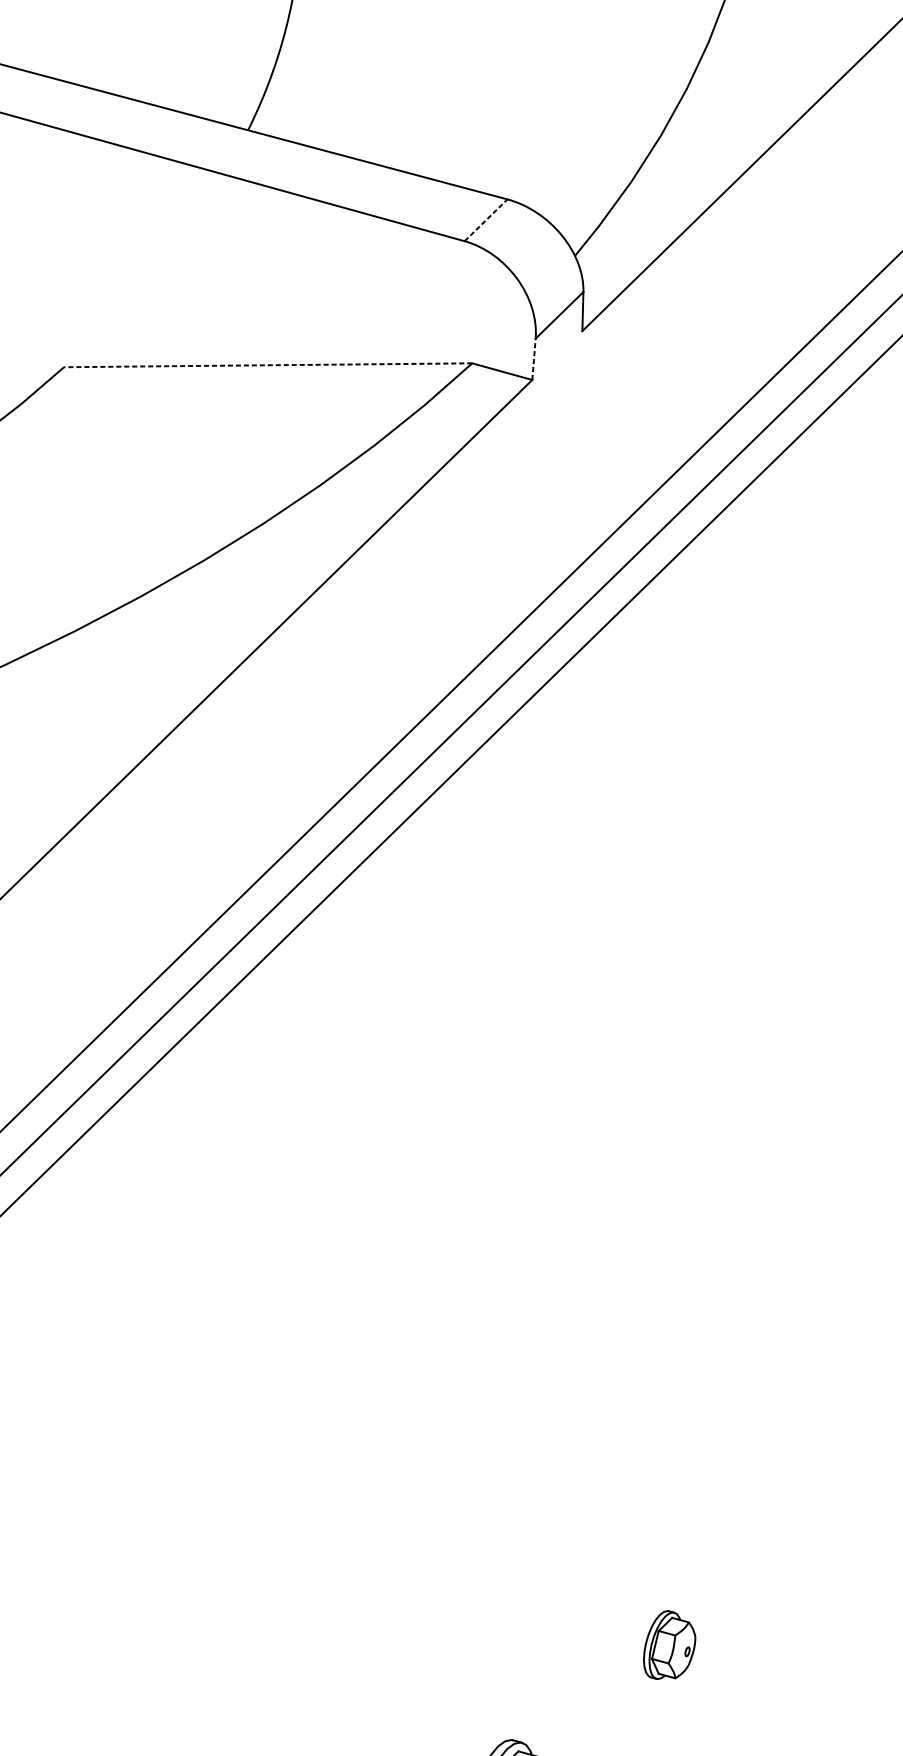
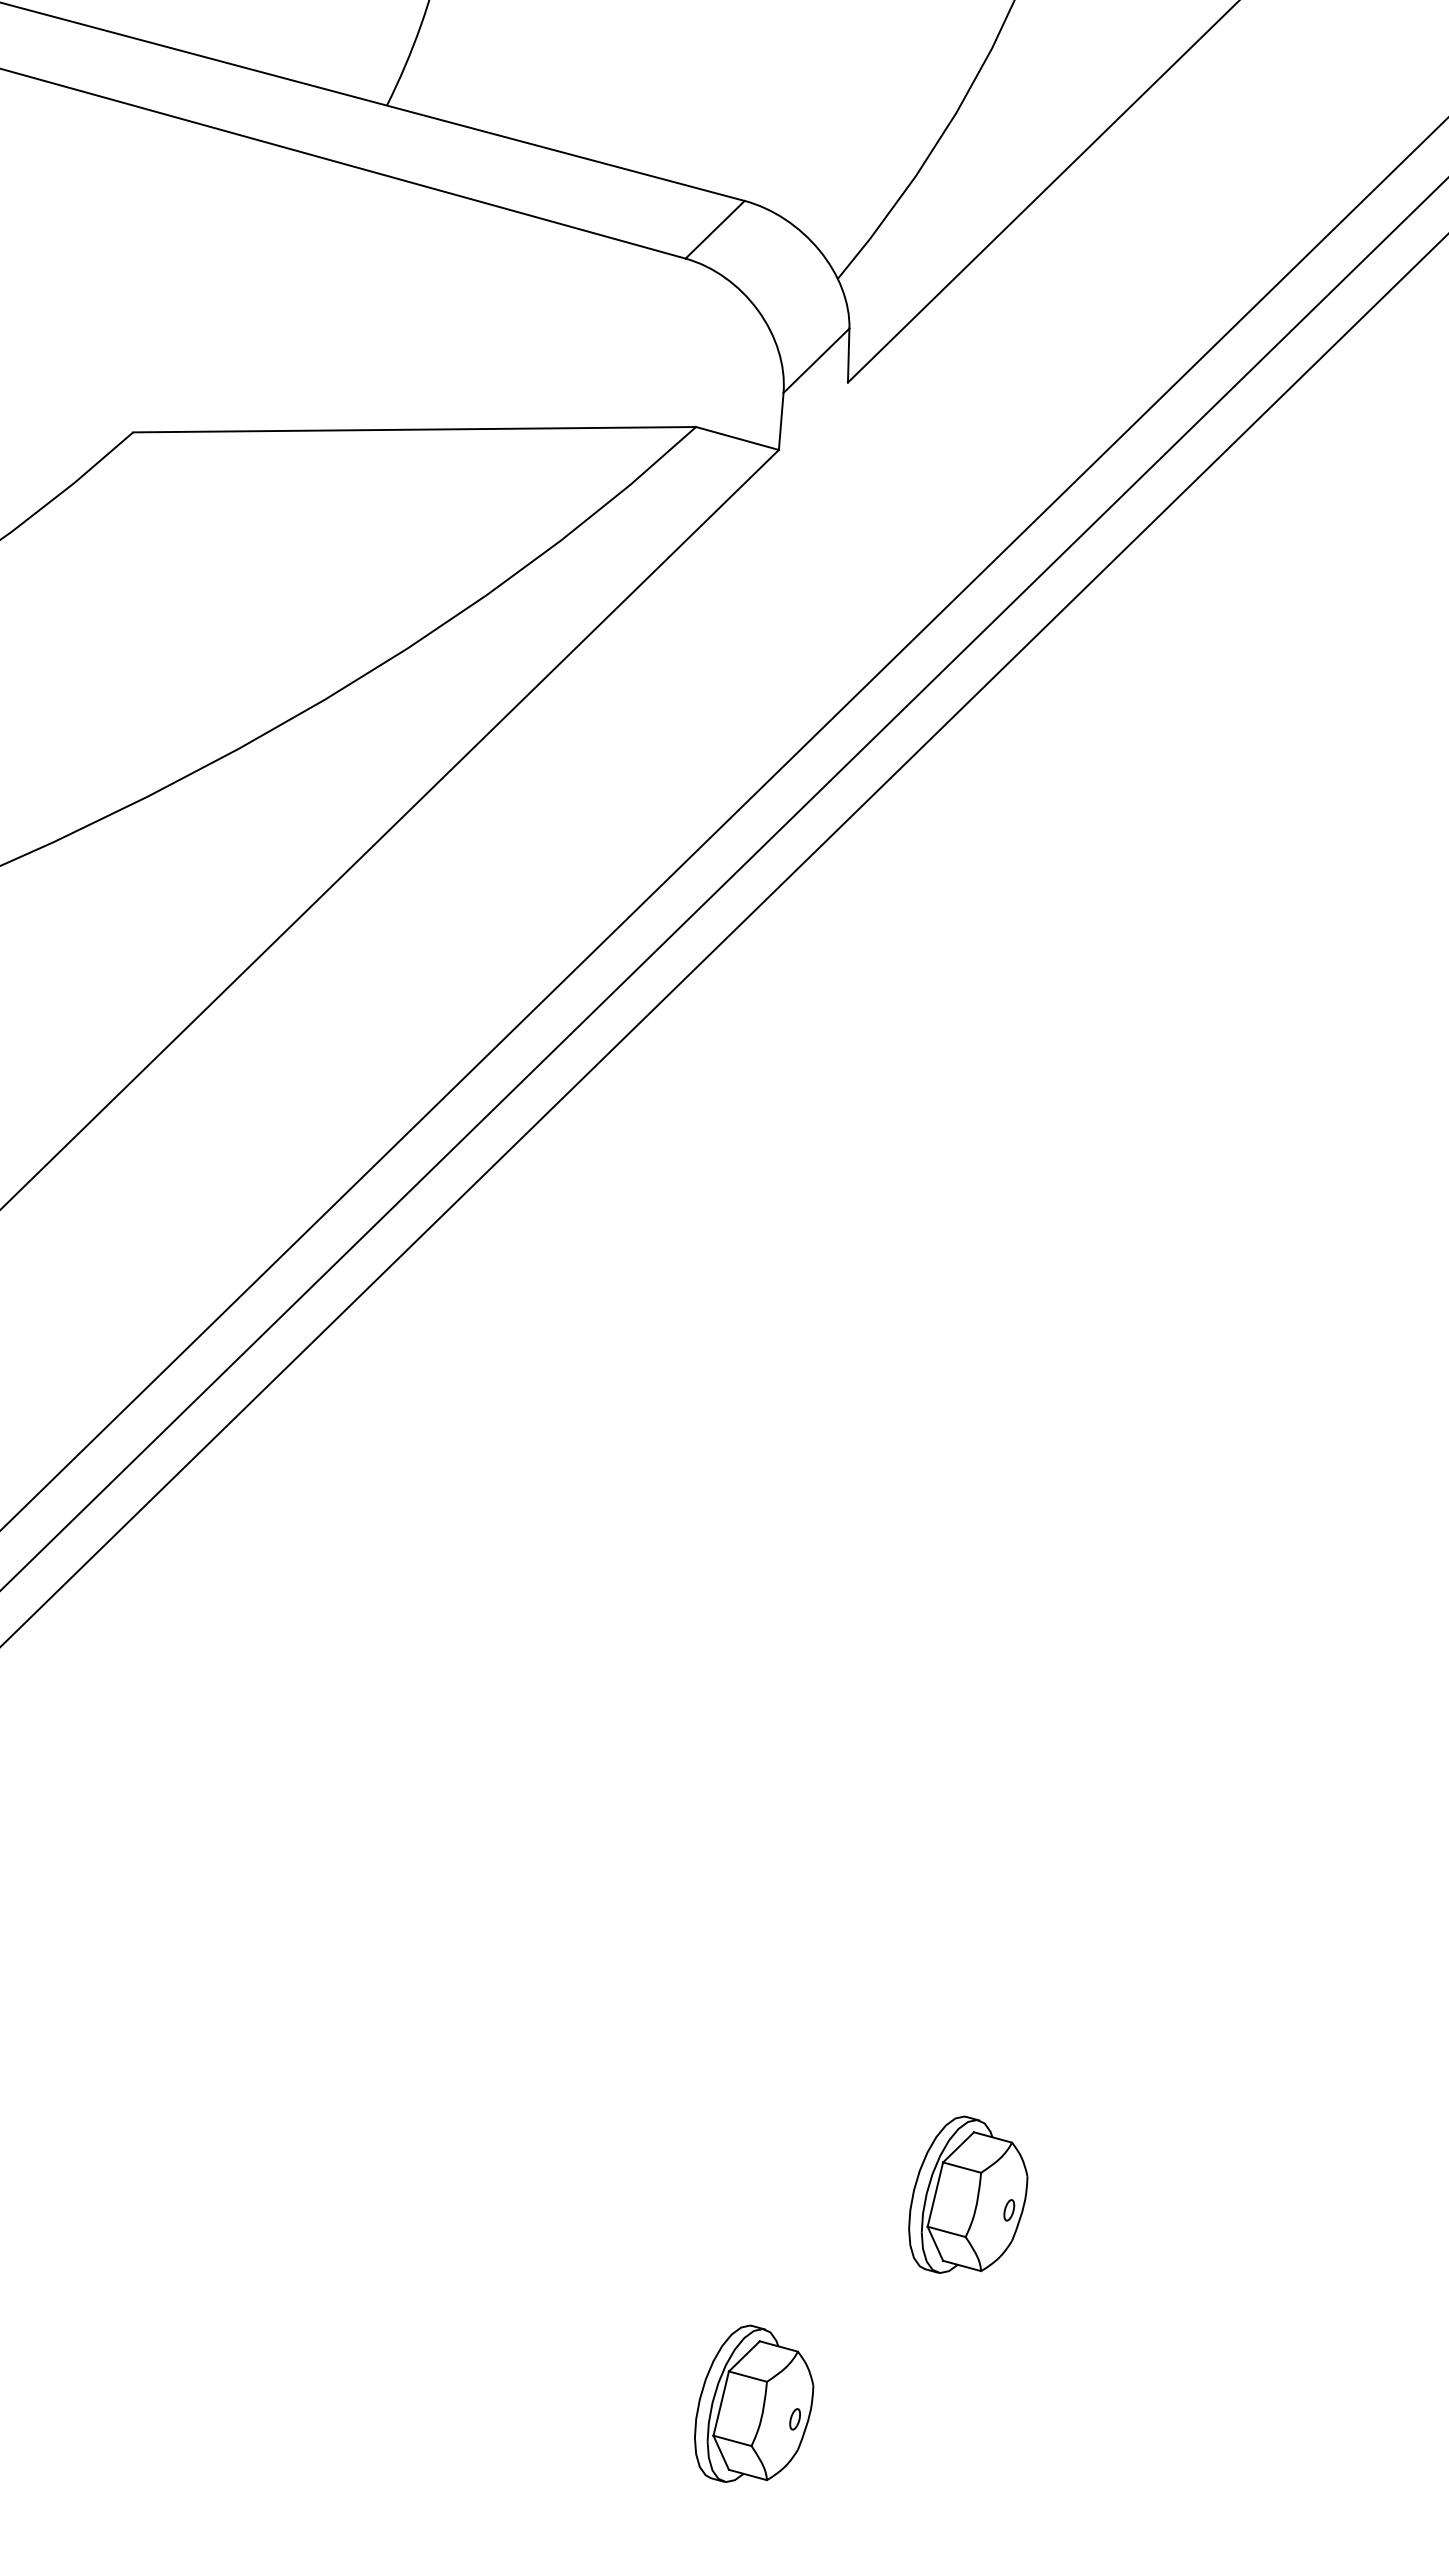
line: (486, 220) -> (715, 229), dashed -> solid
line: (534, 359) -> (781, 421), dashed -> solid
line: (268, 365) -> (414, 429), dashed -> solid
part: (669, 1644) -> (968, 2194), size x1.67

